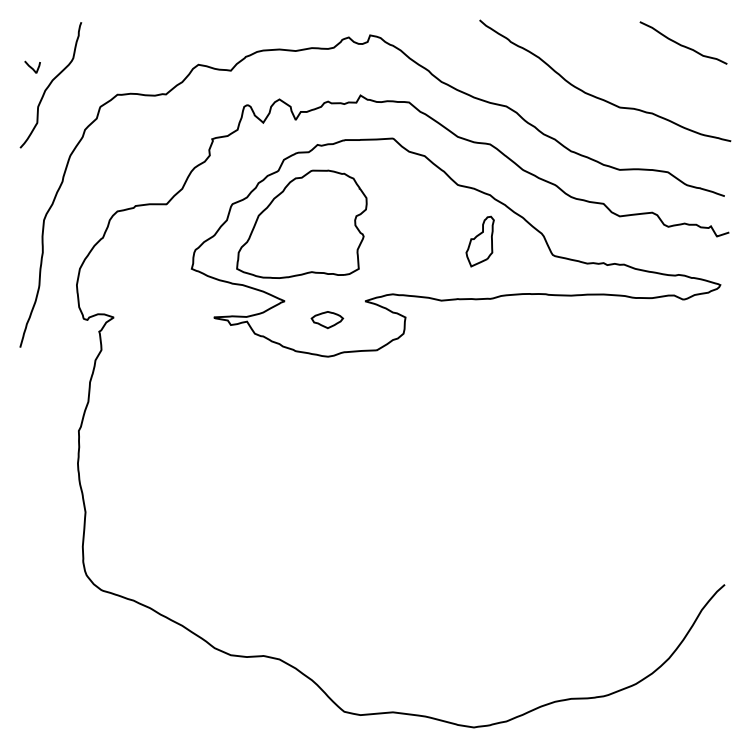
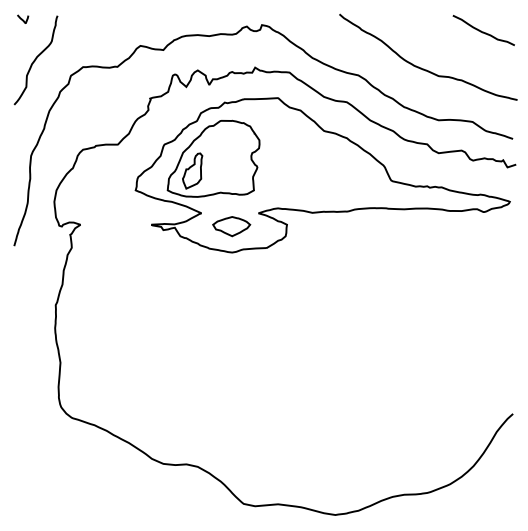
curve: (31, 66) -> (22, 18), moved
part: (479, 241) -> (192, 170), moved
part: (327, 319) -> (231, 226), size x1.67

